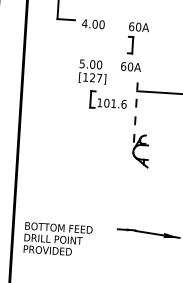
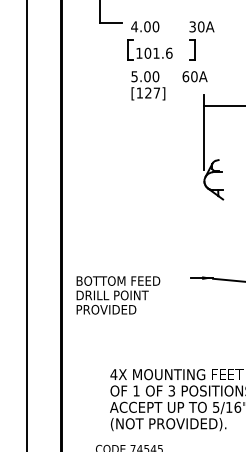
text: (131, 26) -> (192, 26), 60A -> 30A
part: (108, 100) -> (149, 49), moved
line: (135, 112) -> (204, 132), dashed -> solid

